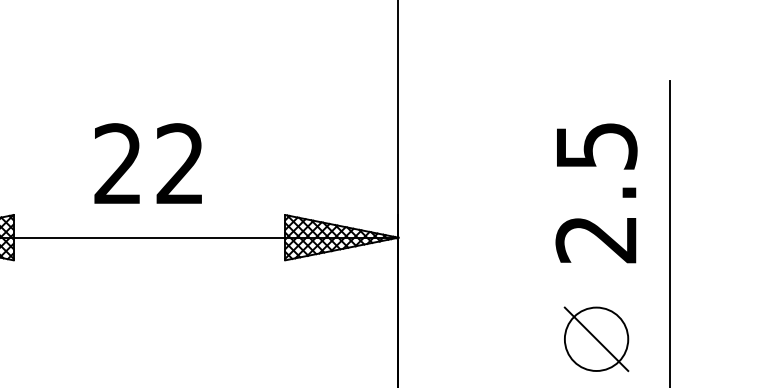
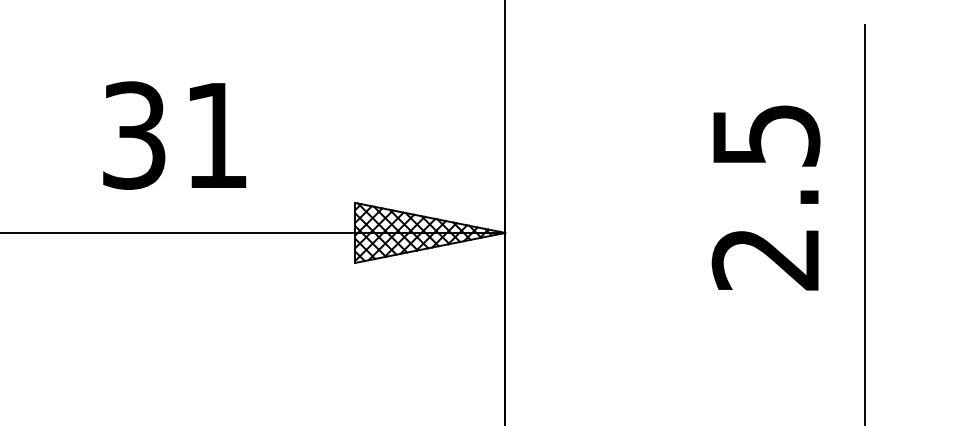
text: (148, 164) -> (174, 136), 22 -> 31
text: (596, 193) -> (765, 198), moved
part: (596, 338) -> (767, 366), removed

